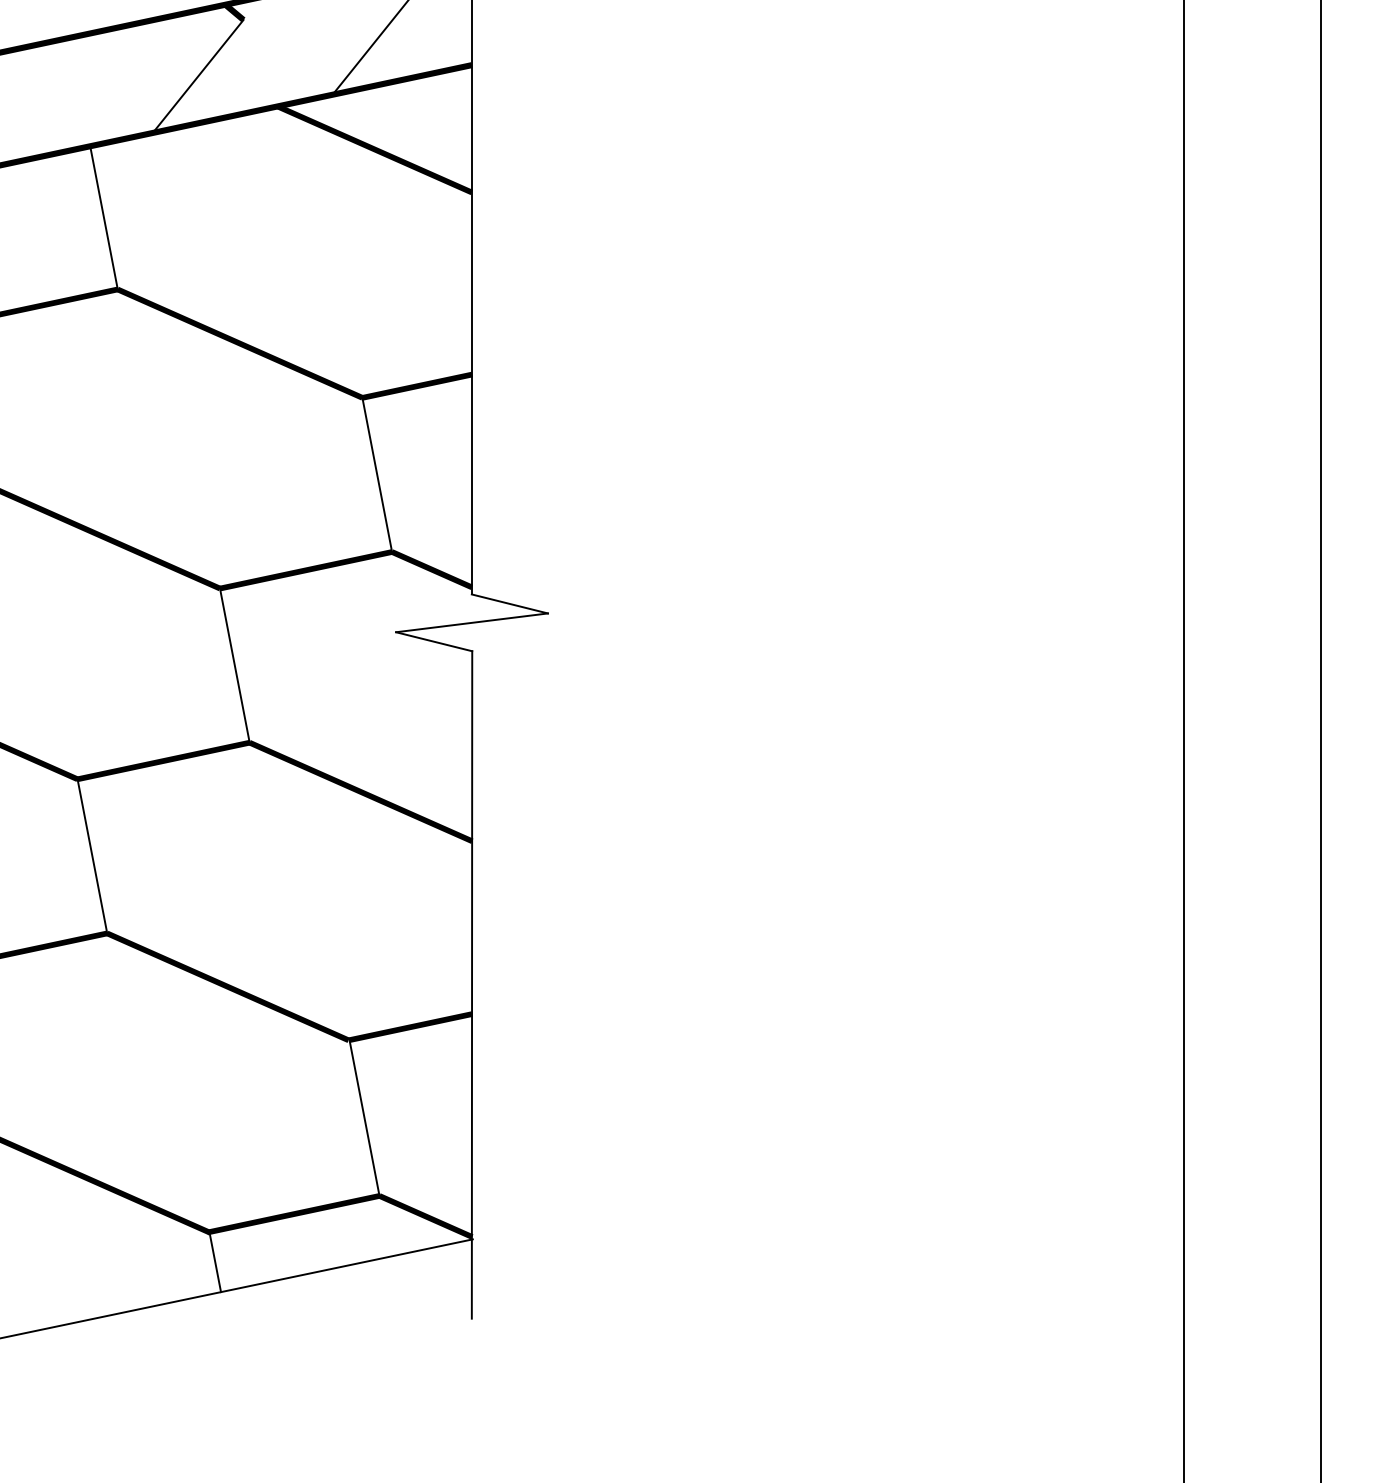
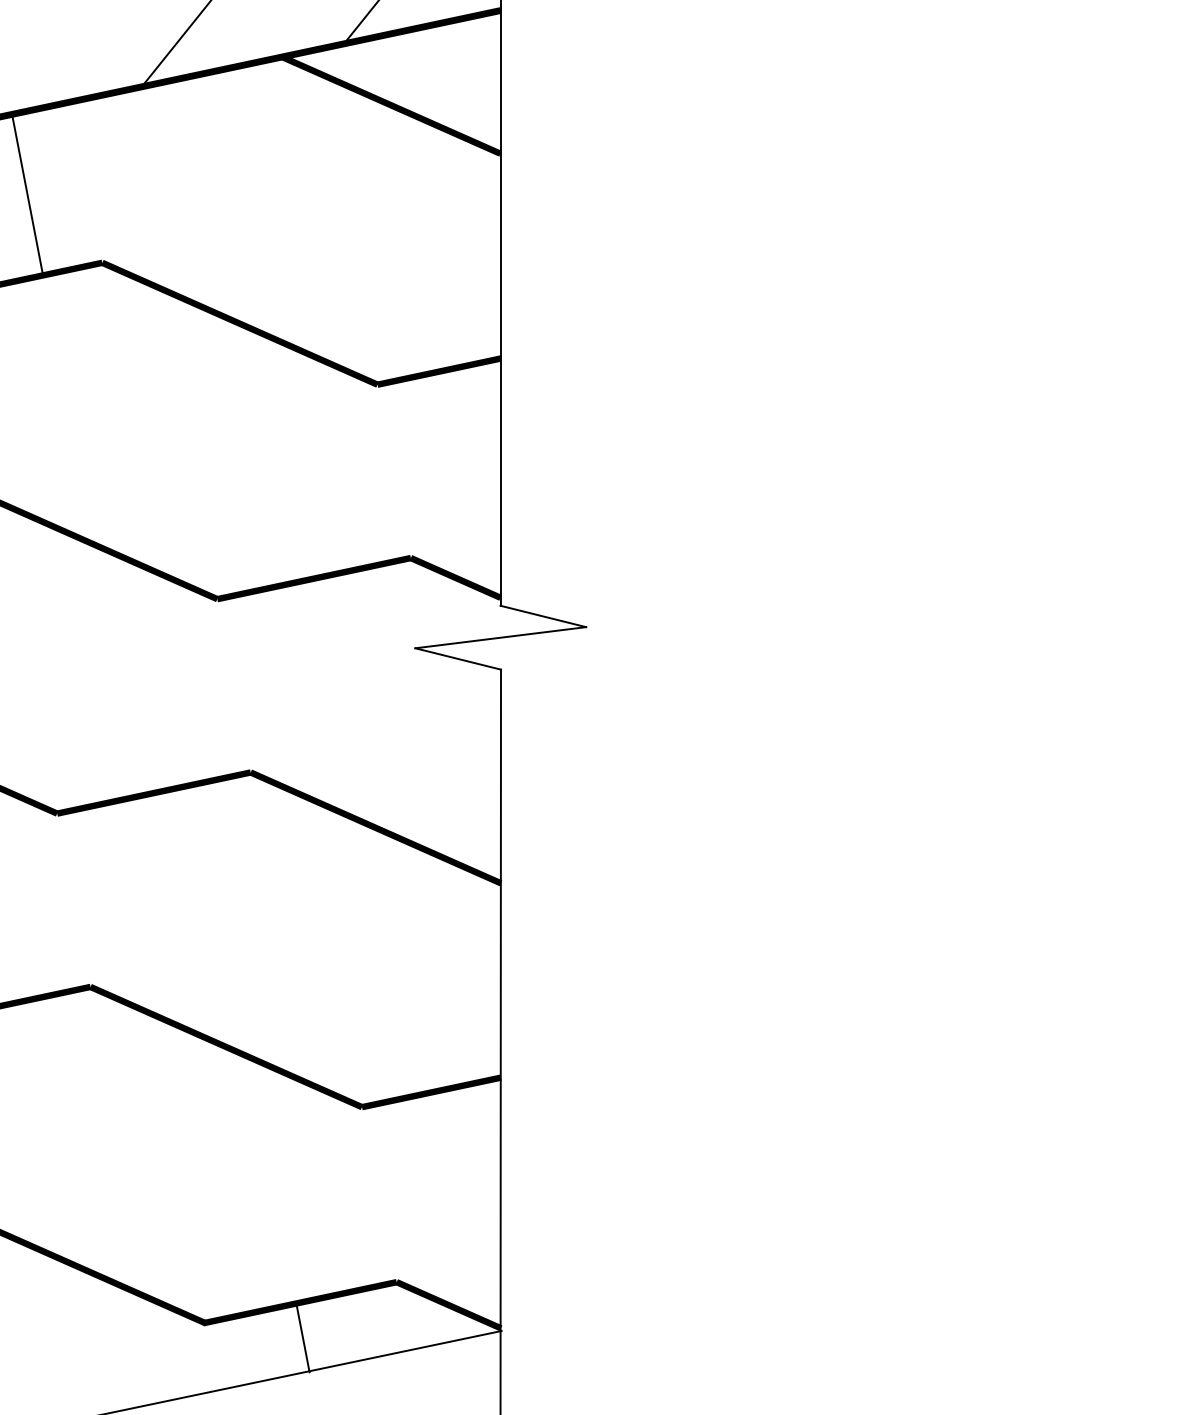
line: (103, 217) -> (26, 193), moved
line: (377, 474) -> (394, 470), removed
line: (234, 665) -> (233, 685), removed
line: (92, 856) -> (73, 900), removed
line: (364, 1118) -> (379, 1195), removed
line: (215, 1262) -> (303, 1339), moved

